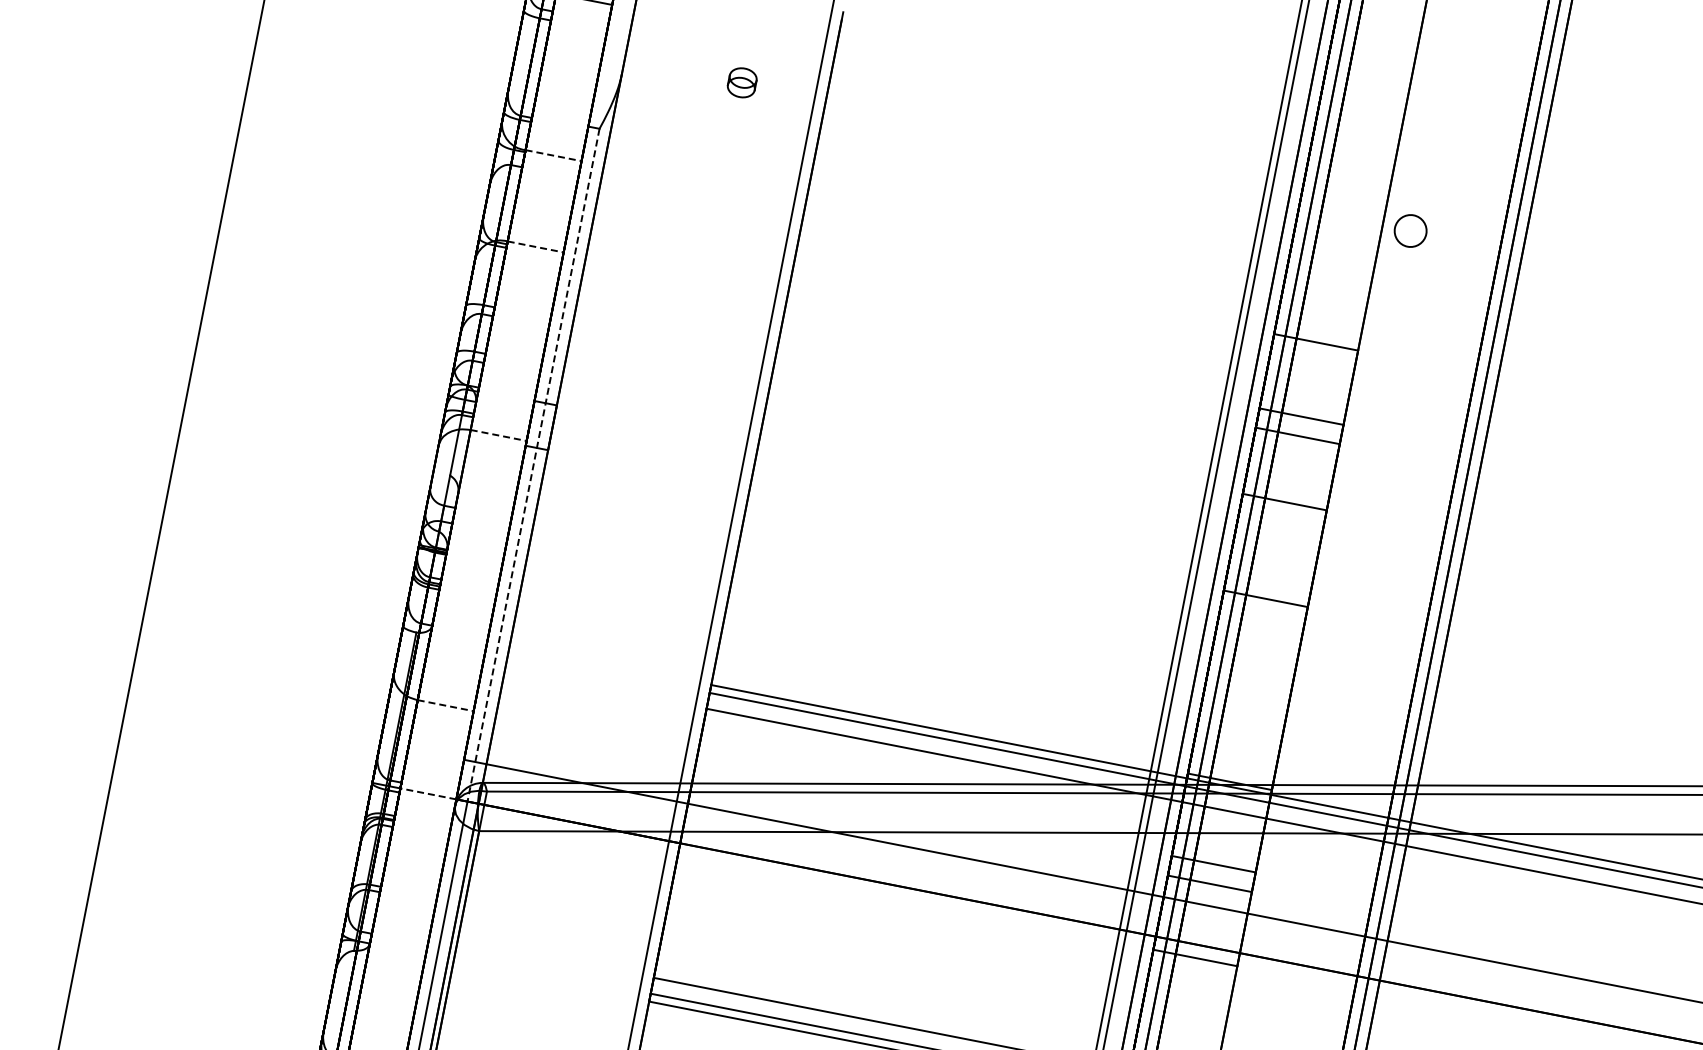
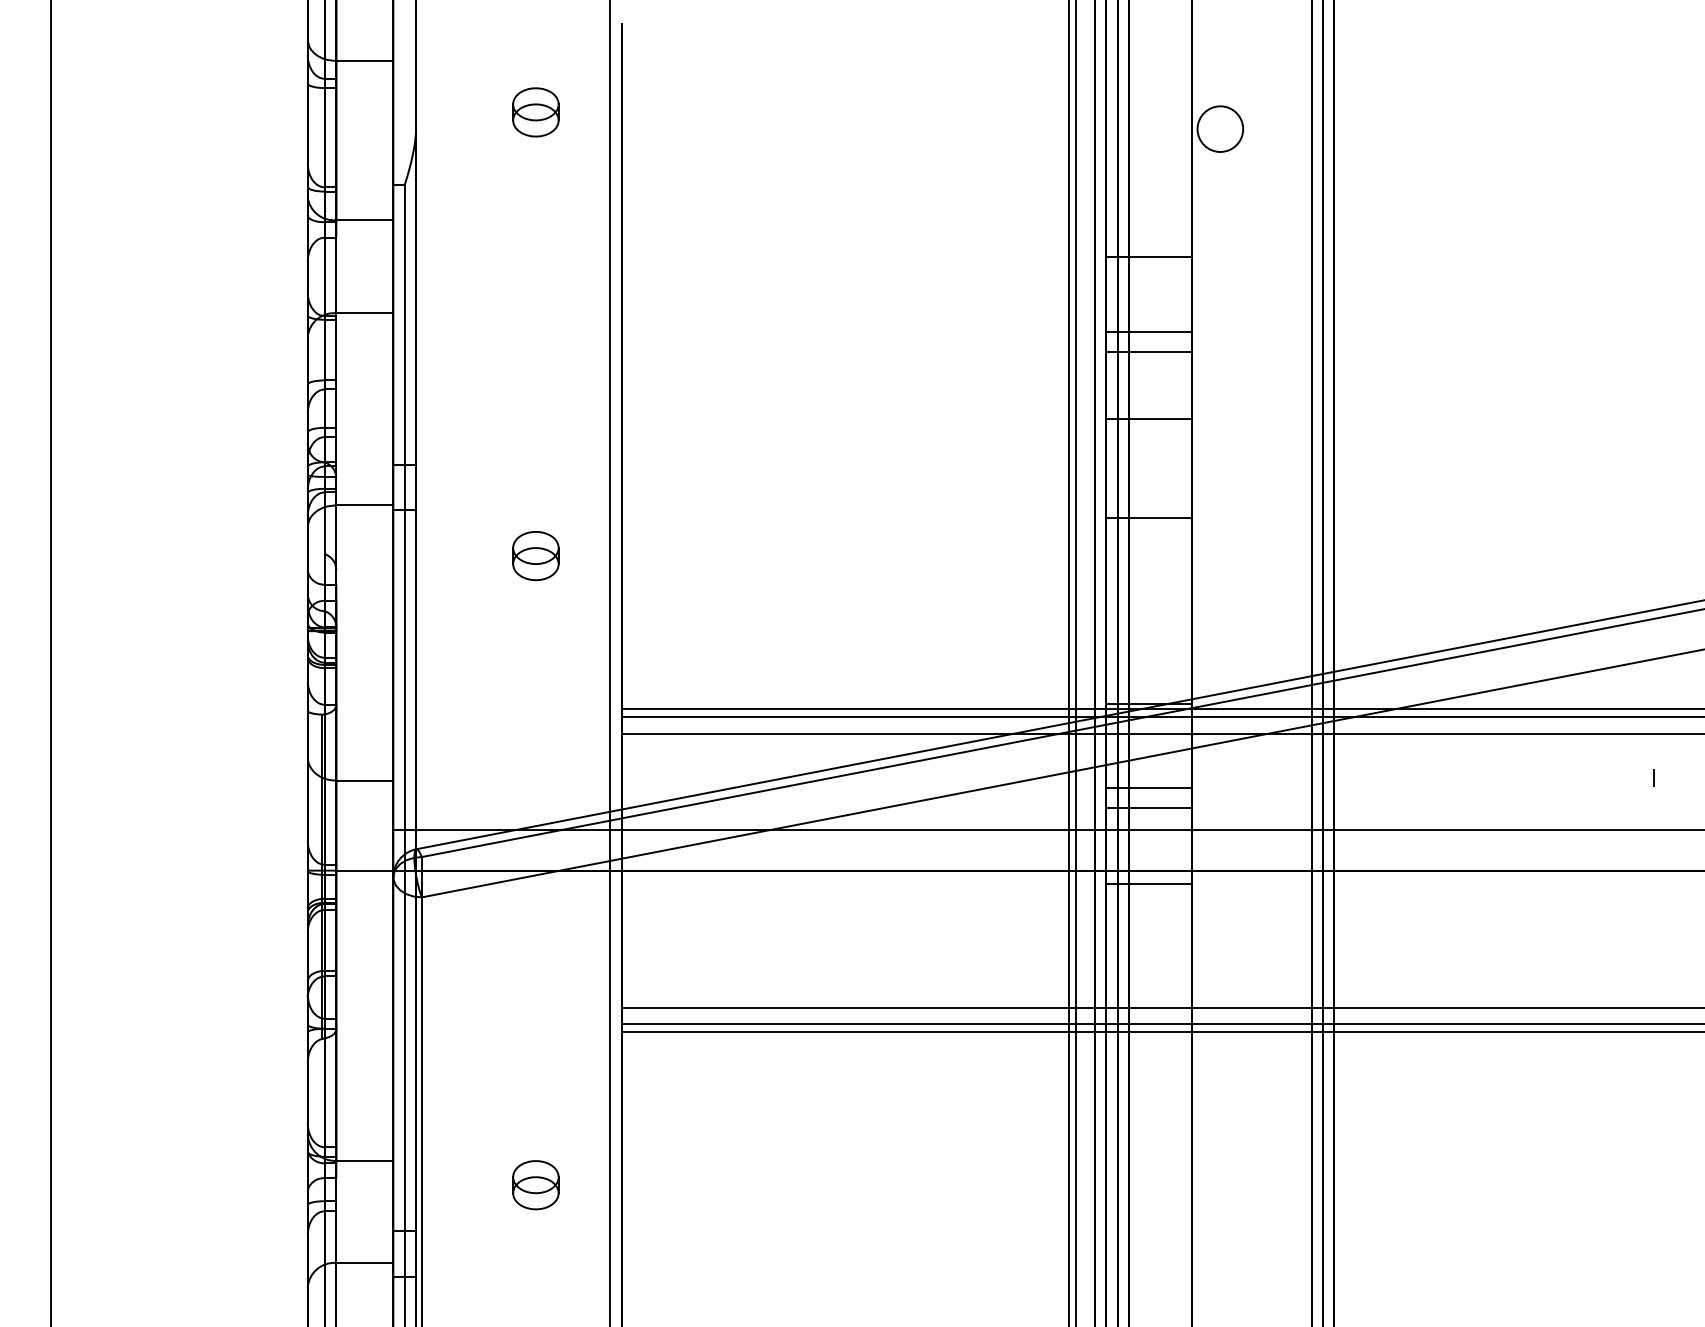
part: (741, 82) -> (535, 112), size x1.67
line: (553, 155) -> (364, 220), dashed -> solid
circle: (1410, 230) -> (1220, 128), size x1.43
line: (535, 247) -> (364, 313), dashed -> solid
line: (498, 435) -> (364, 505), dashed -> solid
line: (533, 464) -> (404, 527), dashed -> solid
part: (656, 518) -> (535, 556), added
line: (445, 705) -> (364, 780), dashed -> solid
line: (428, 793) -> (364, 870), dashed -> solid

